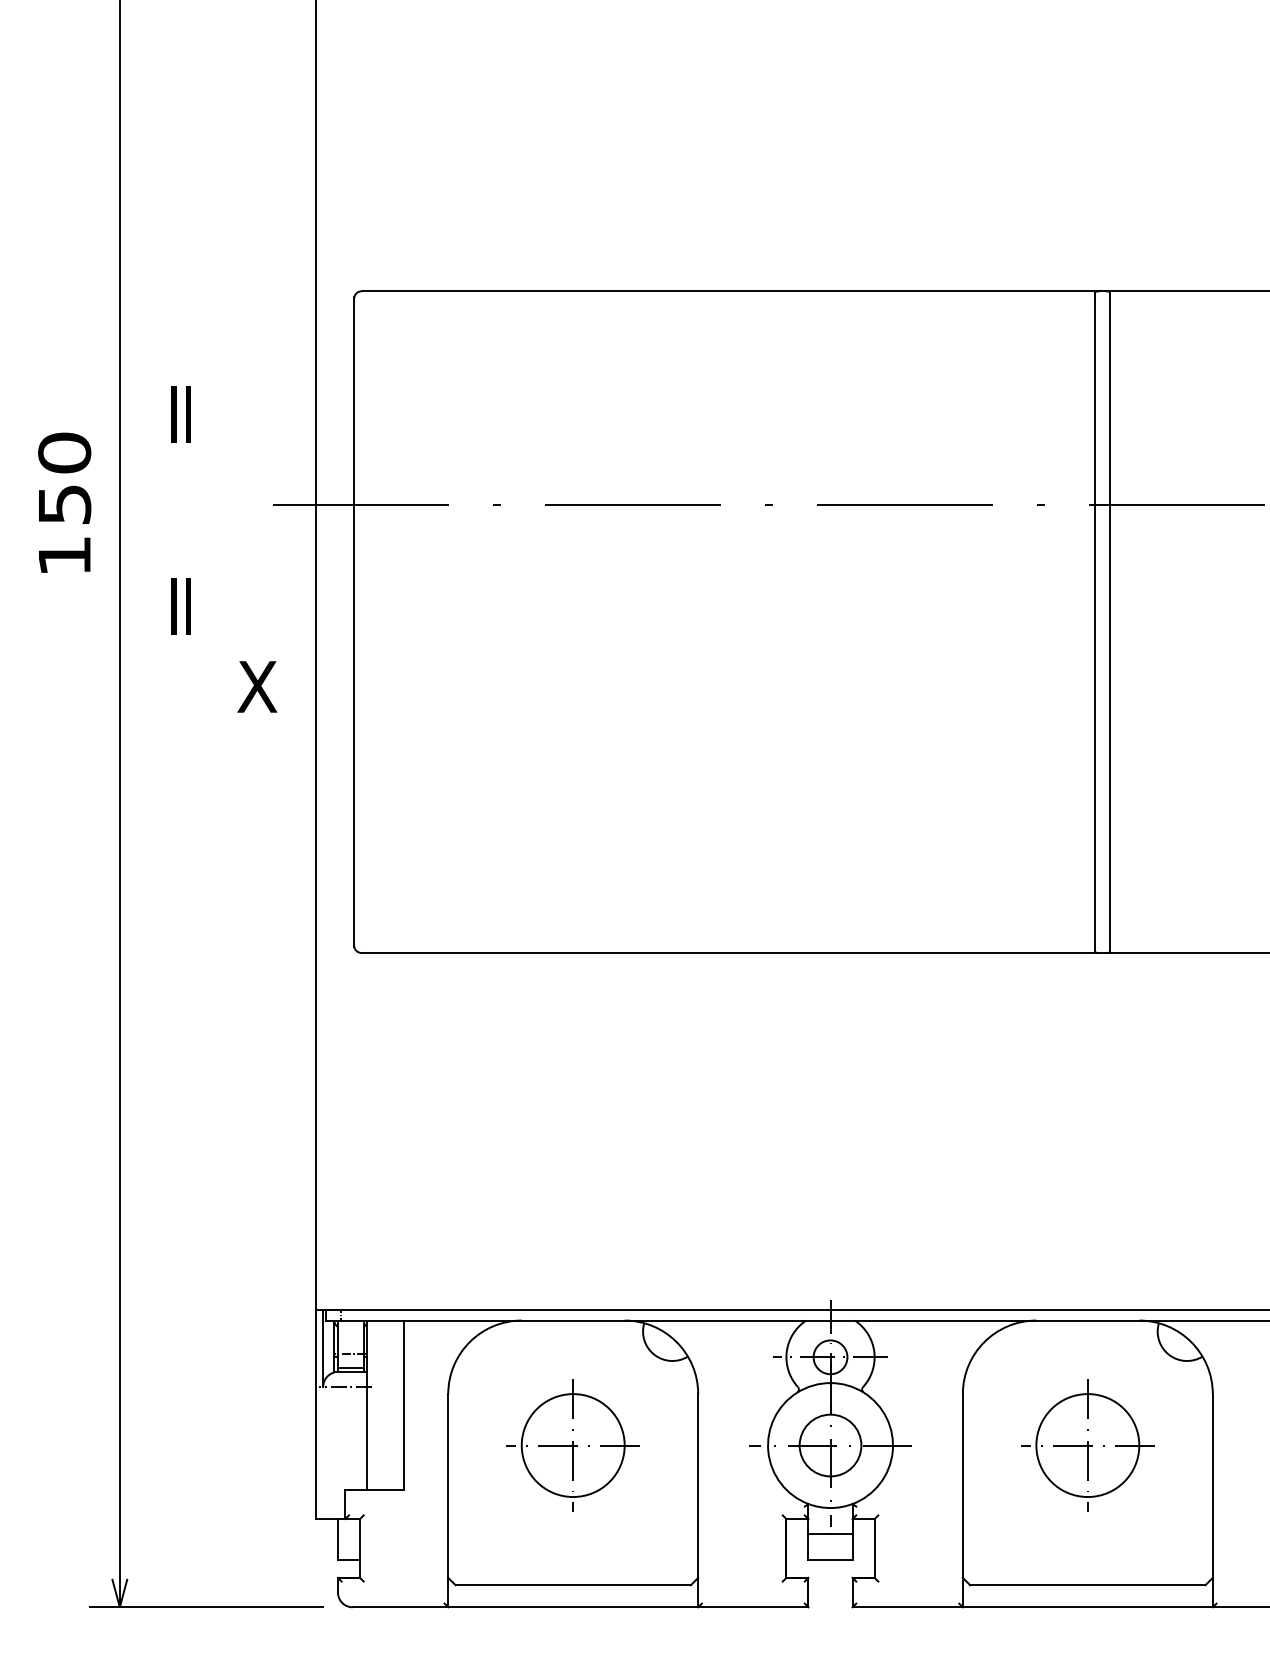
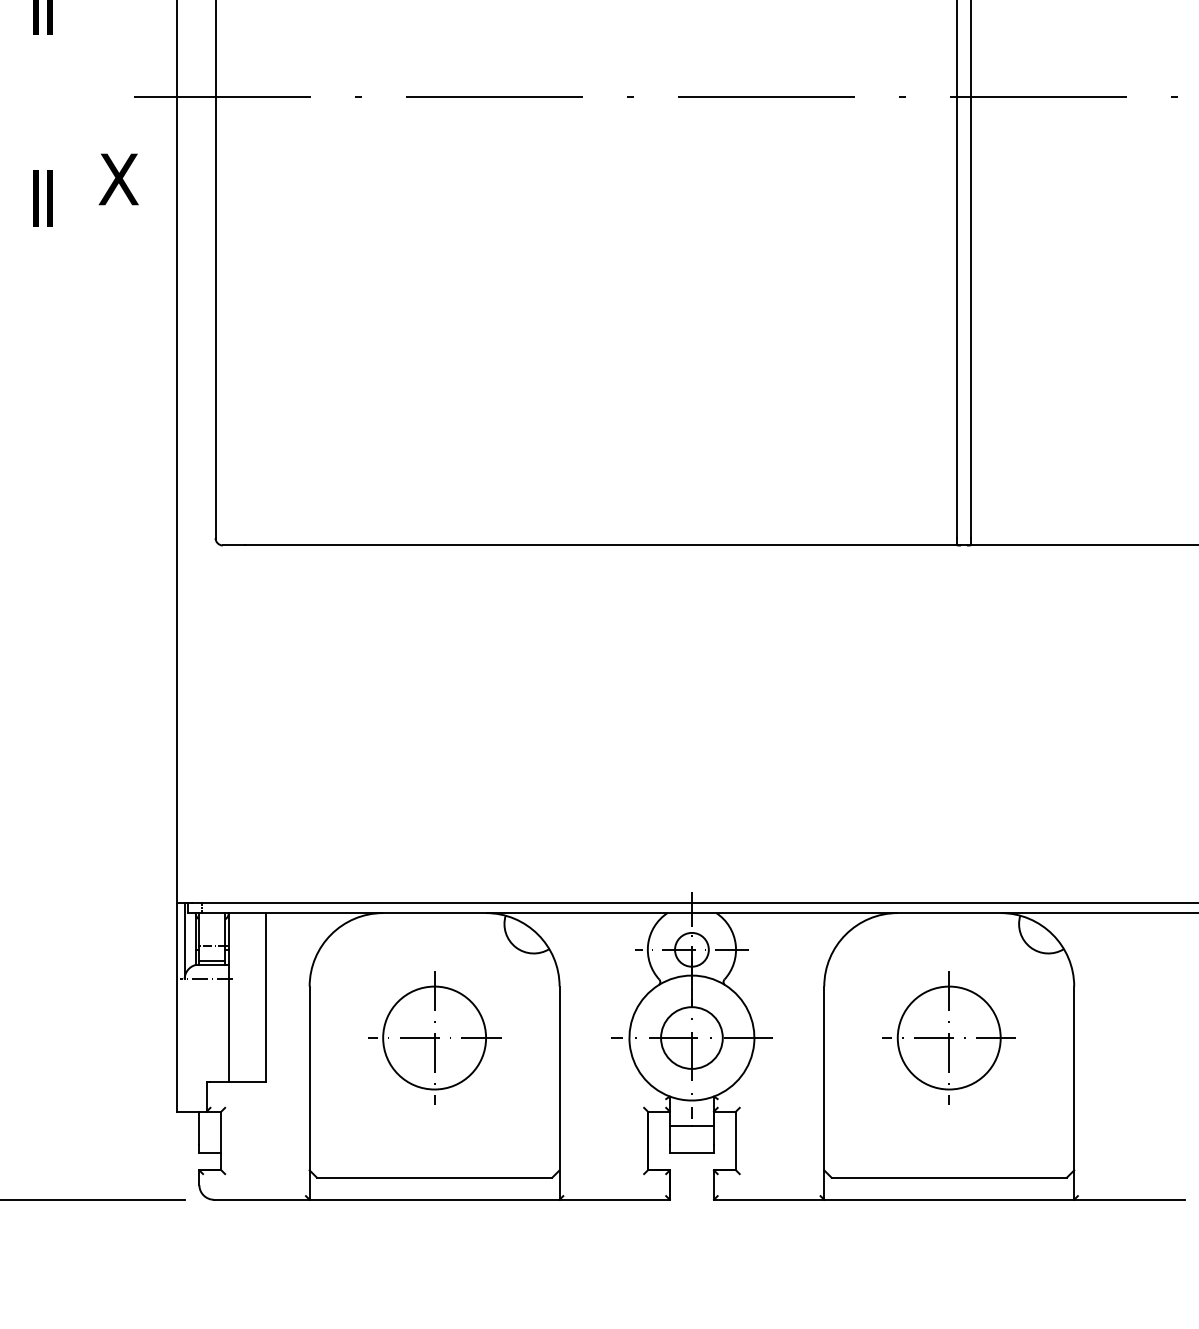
text: (257, 686) -> (118, 179), moved

